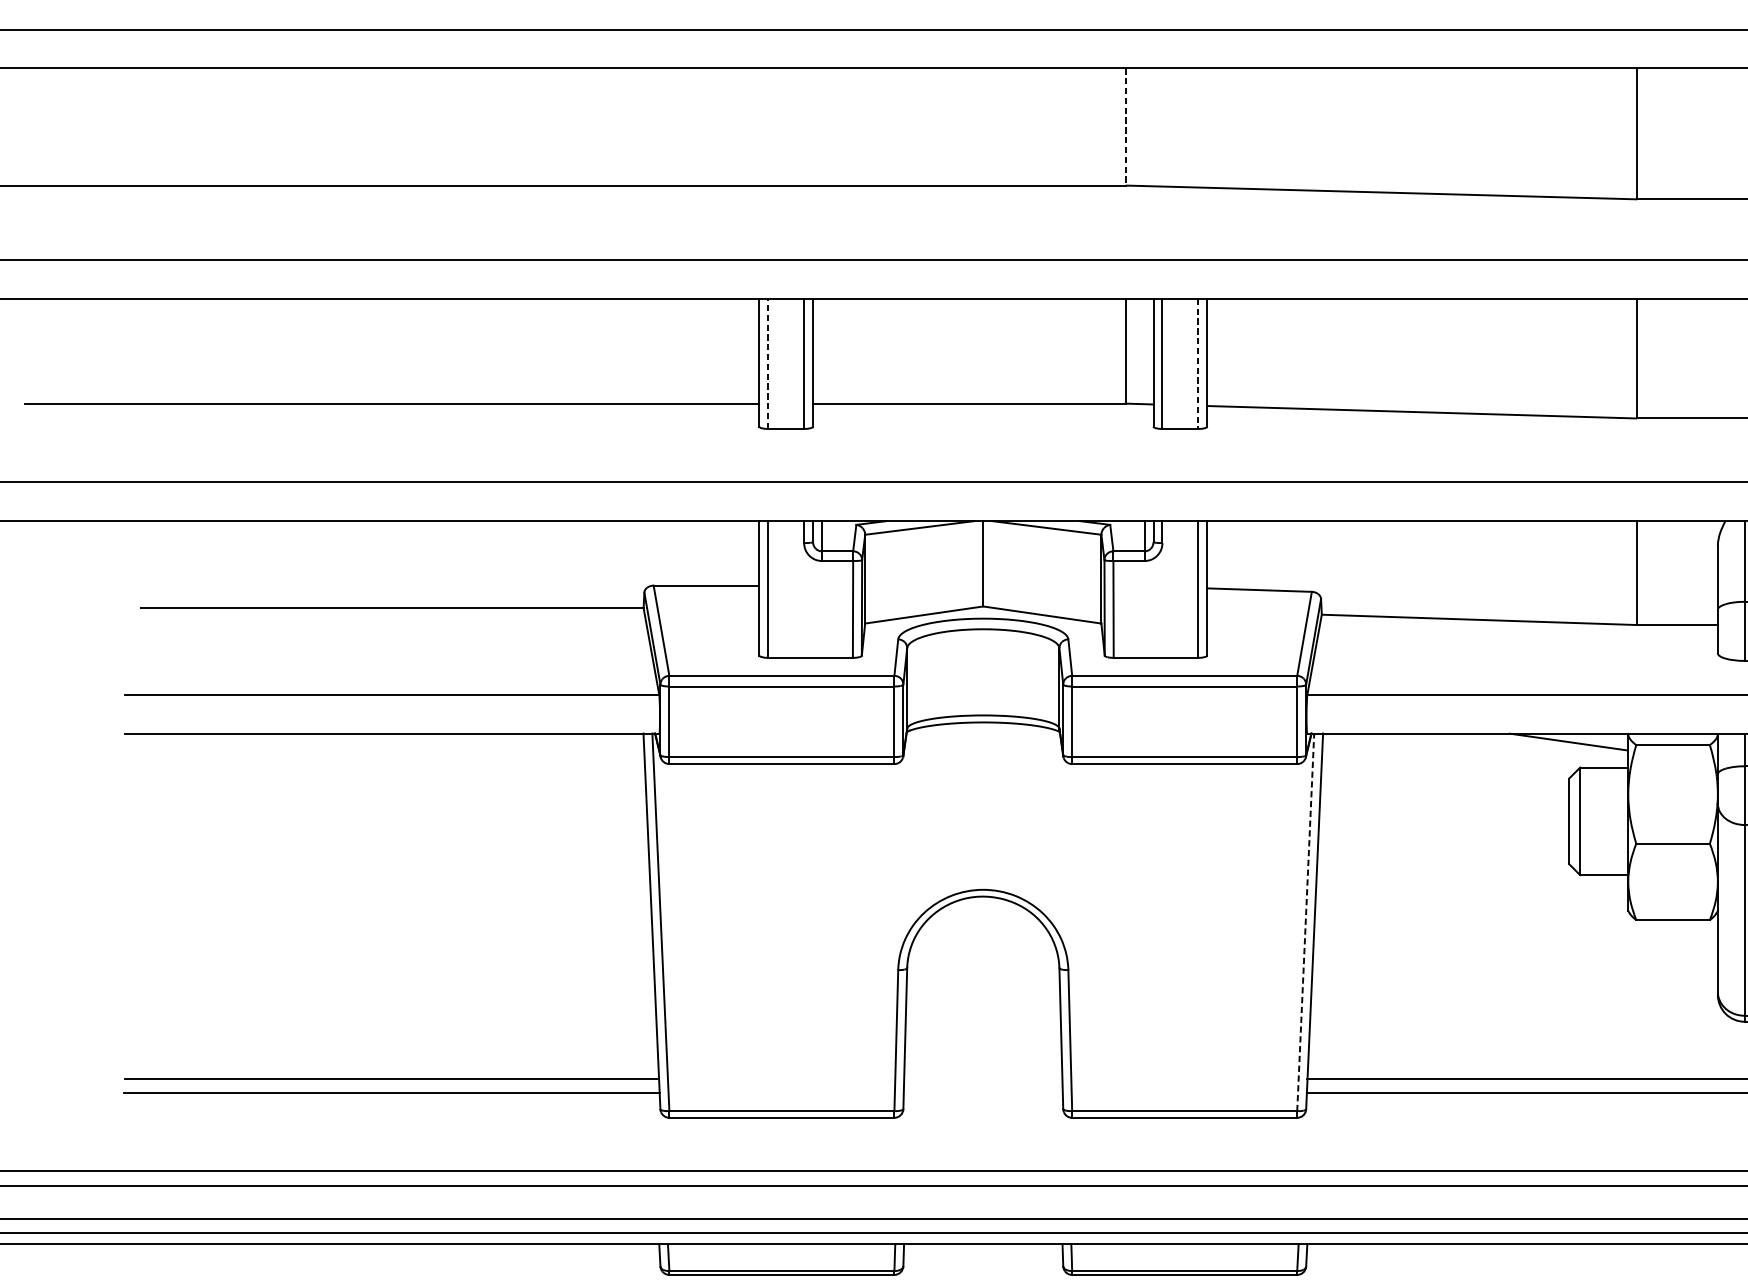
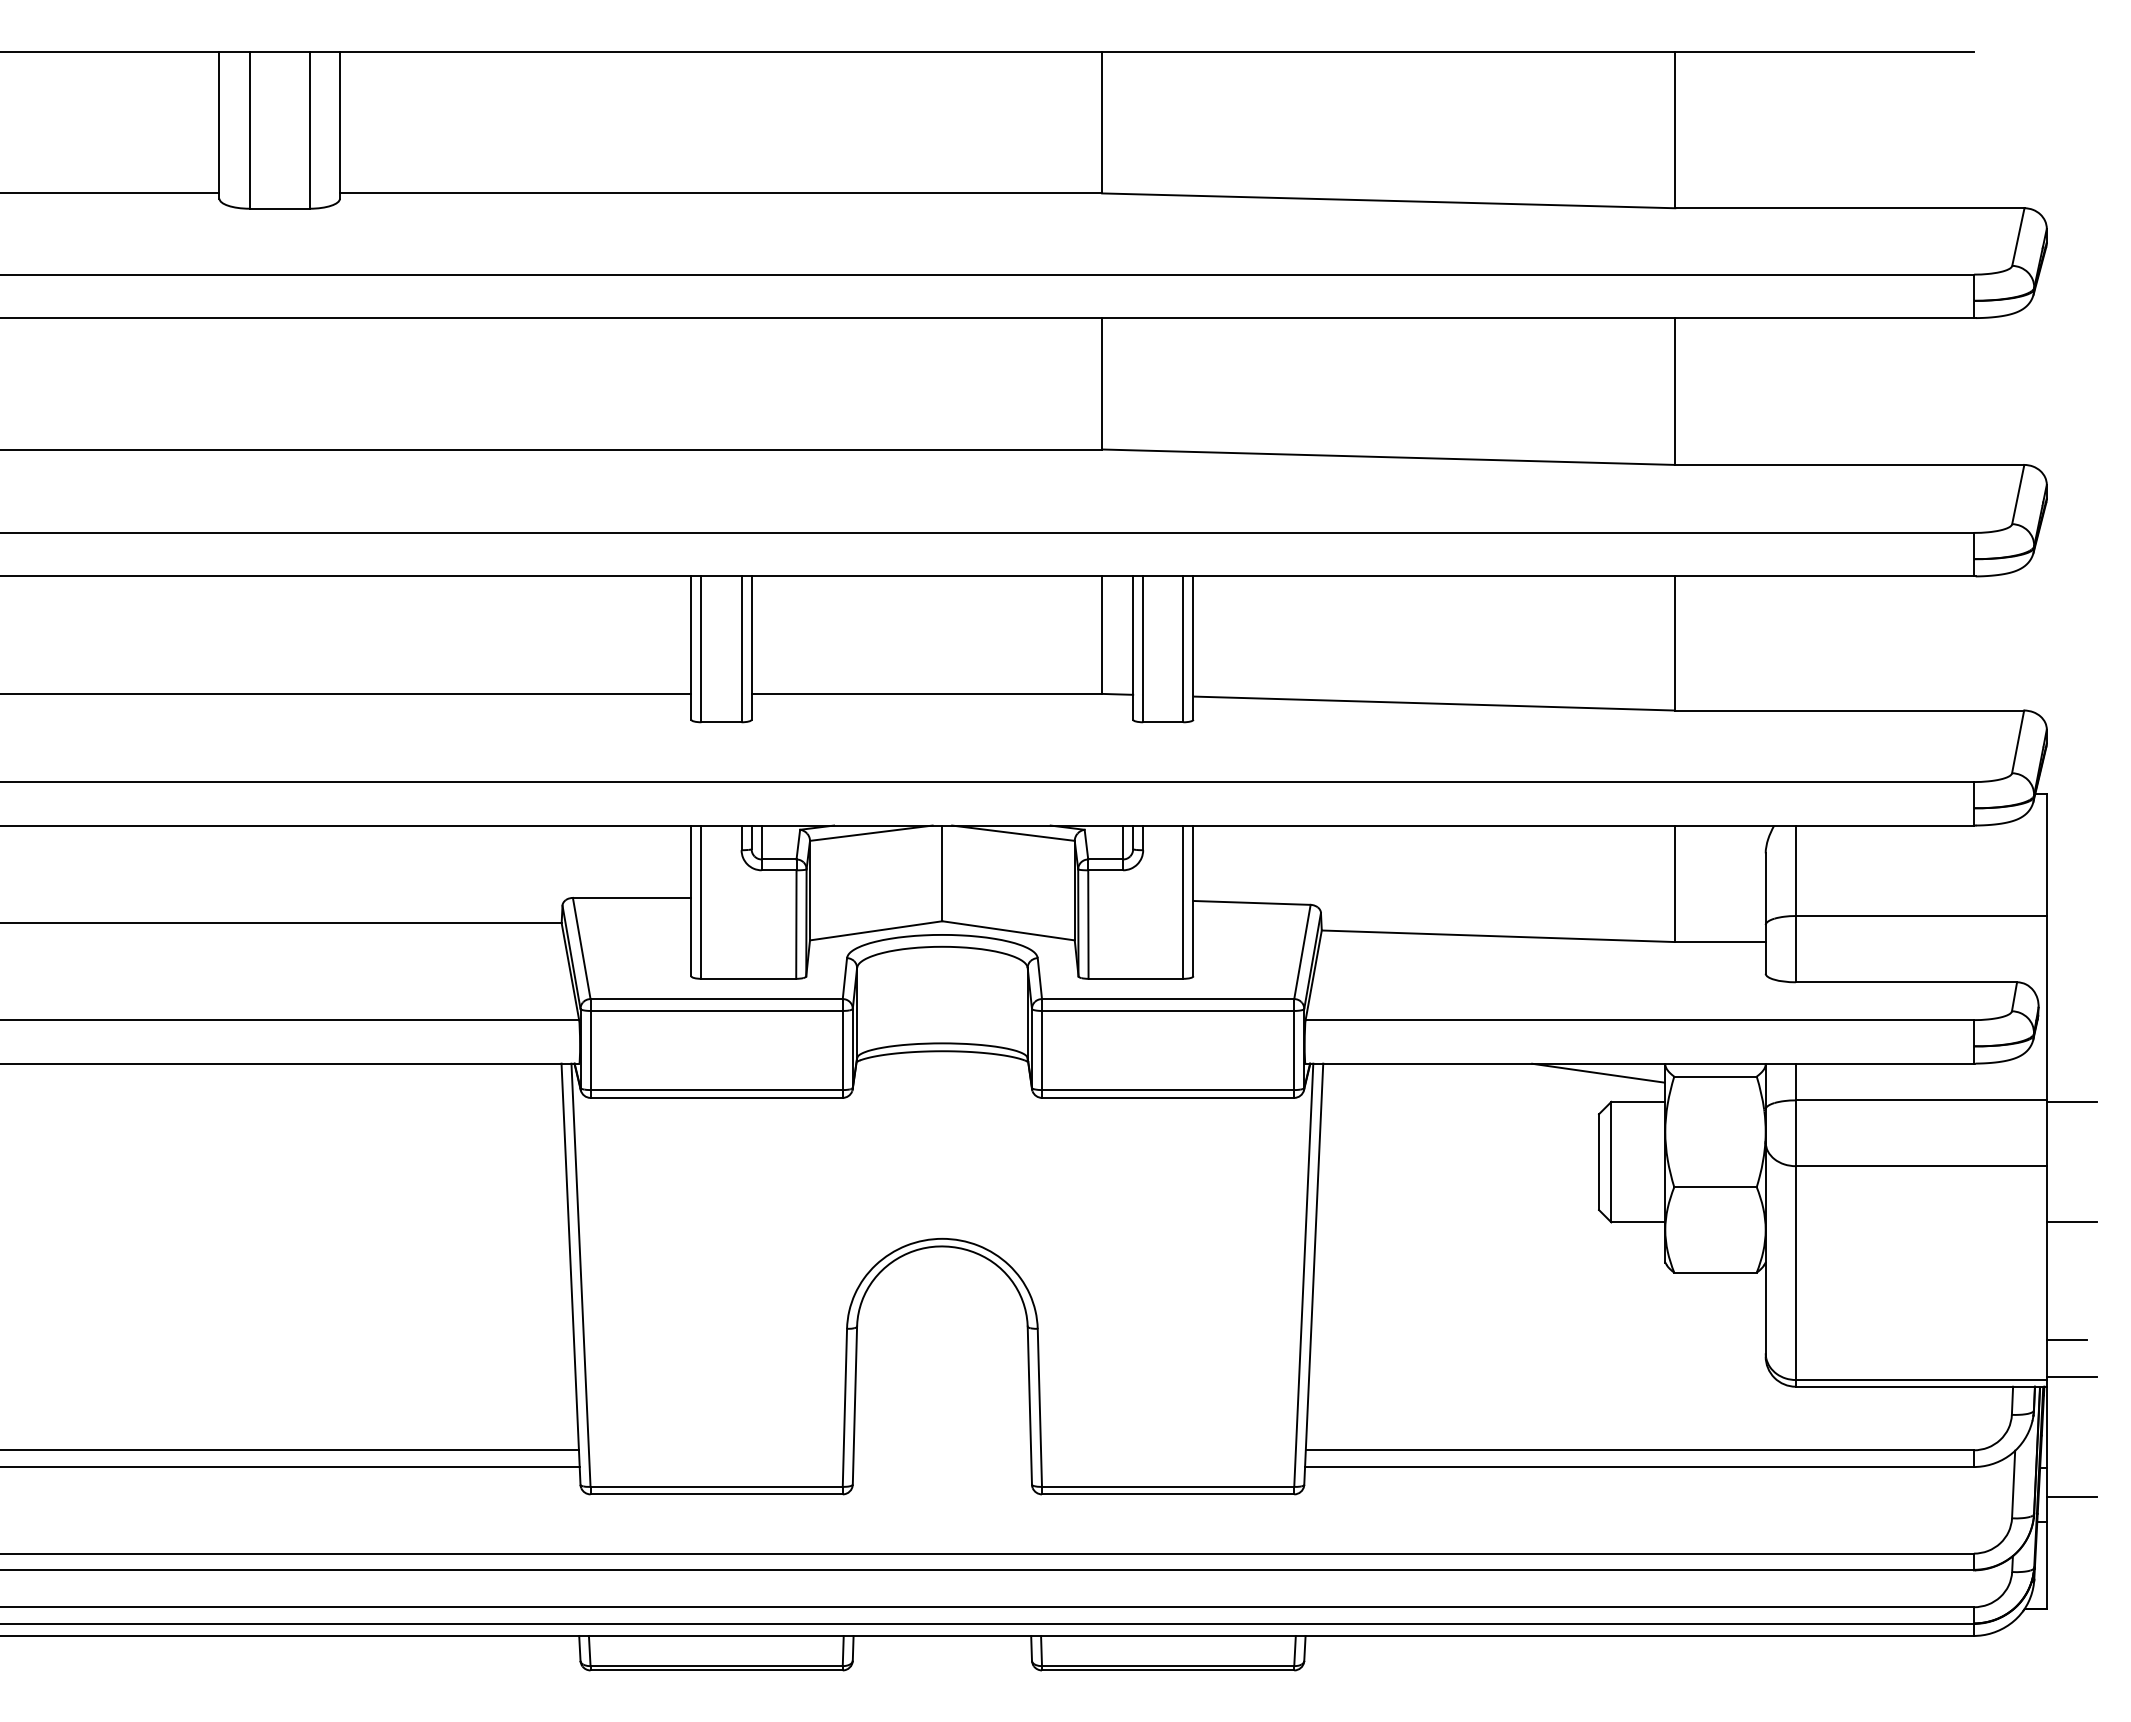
line: (1126, 126) -> (1102, 383), dashed -> solid
line: (768, 364) -> (701, 649), dashed -> solid
line: (1198, 364) -> (1183, 649), dashed -> solid
line: (1305, 922) -> (1303, 1275), dashed -> solid

